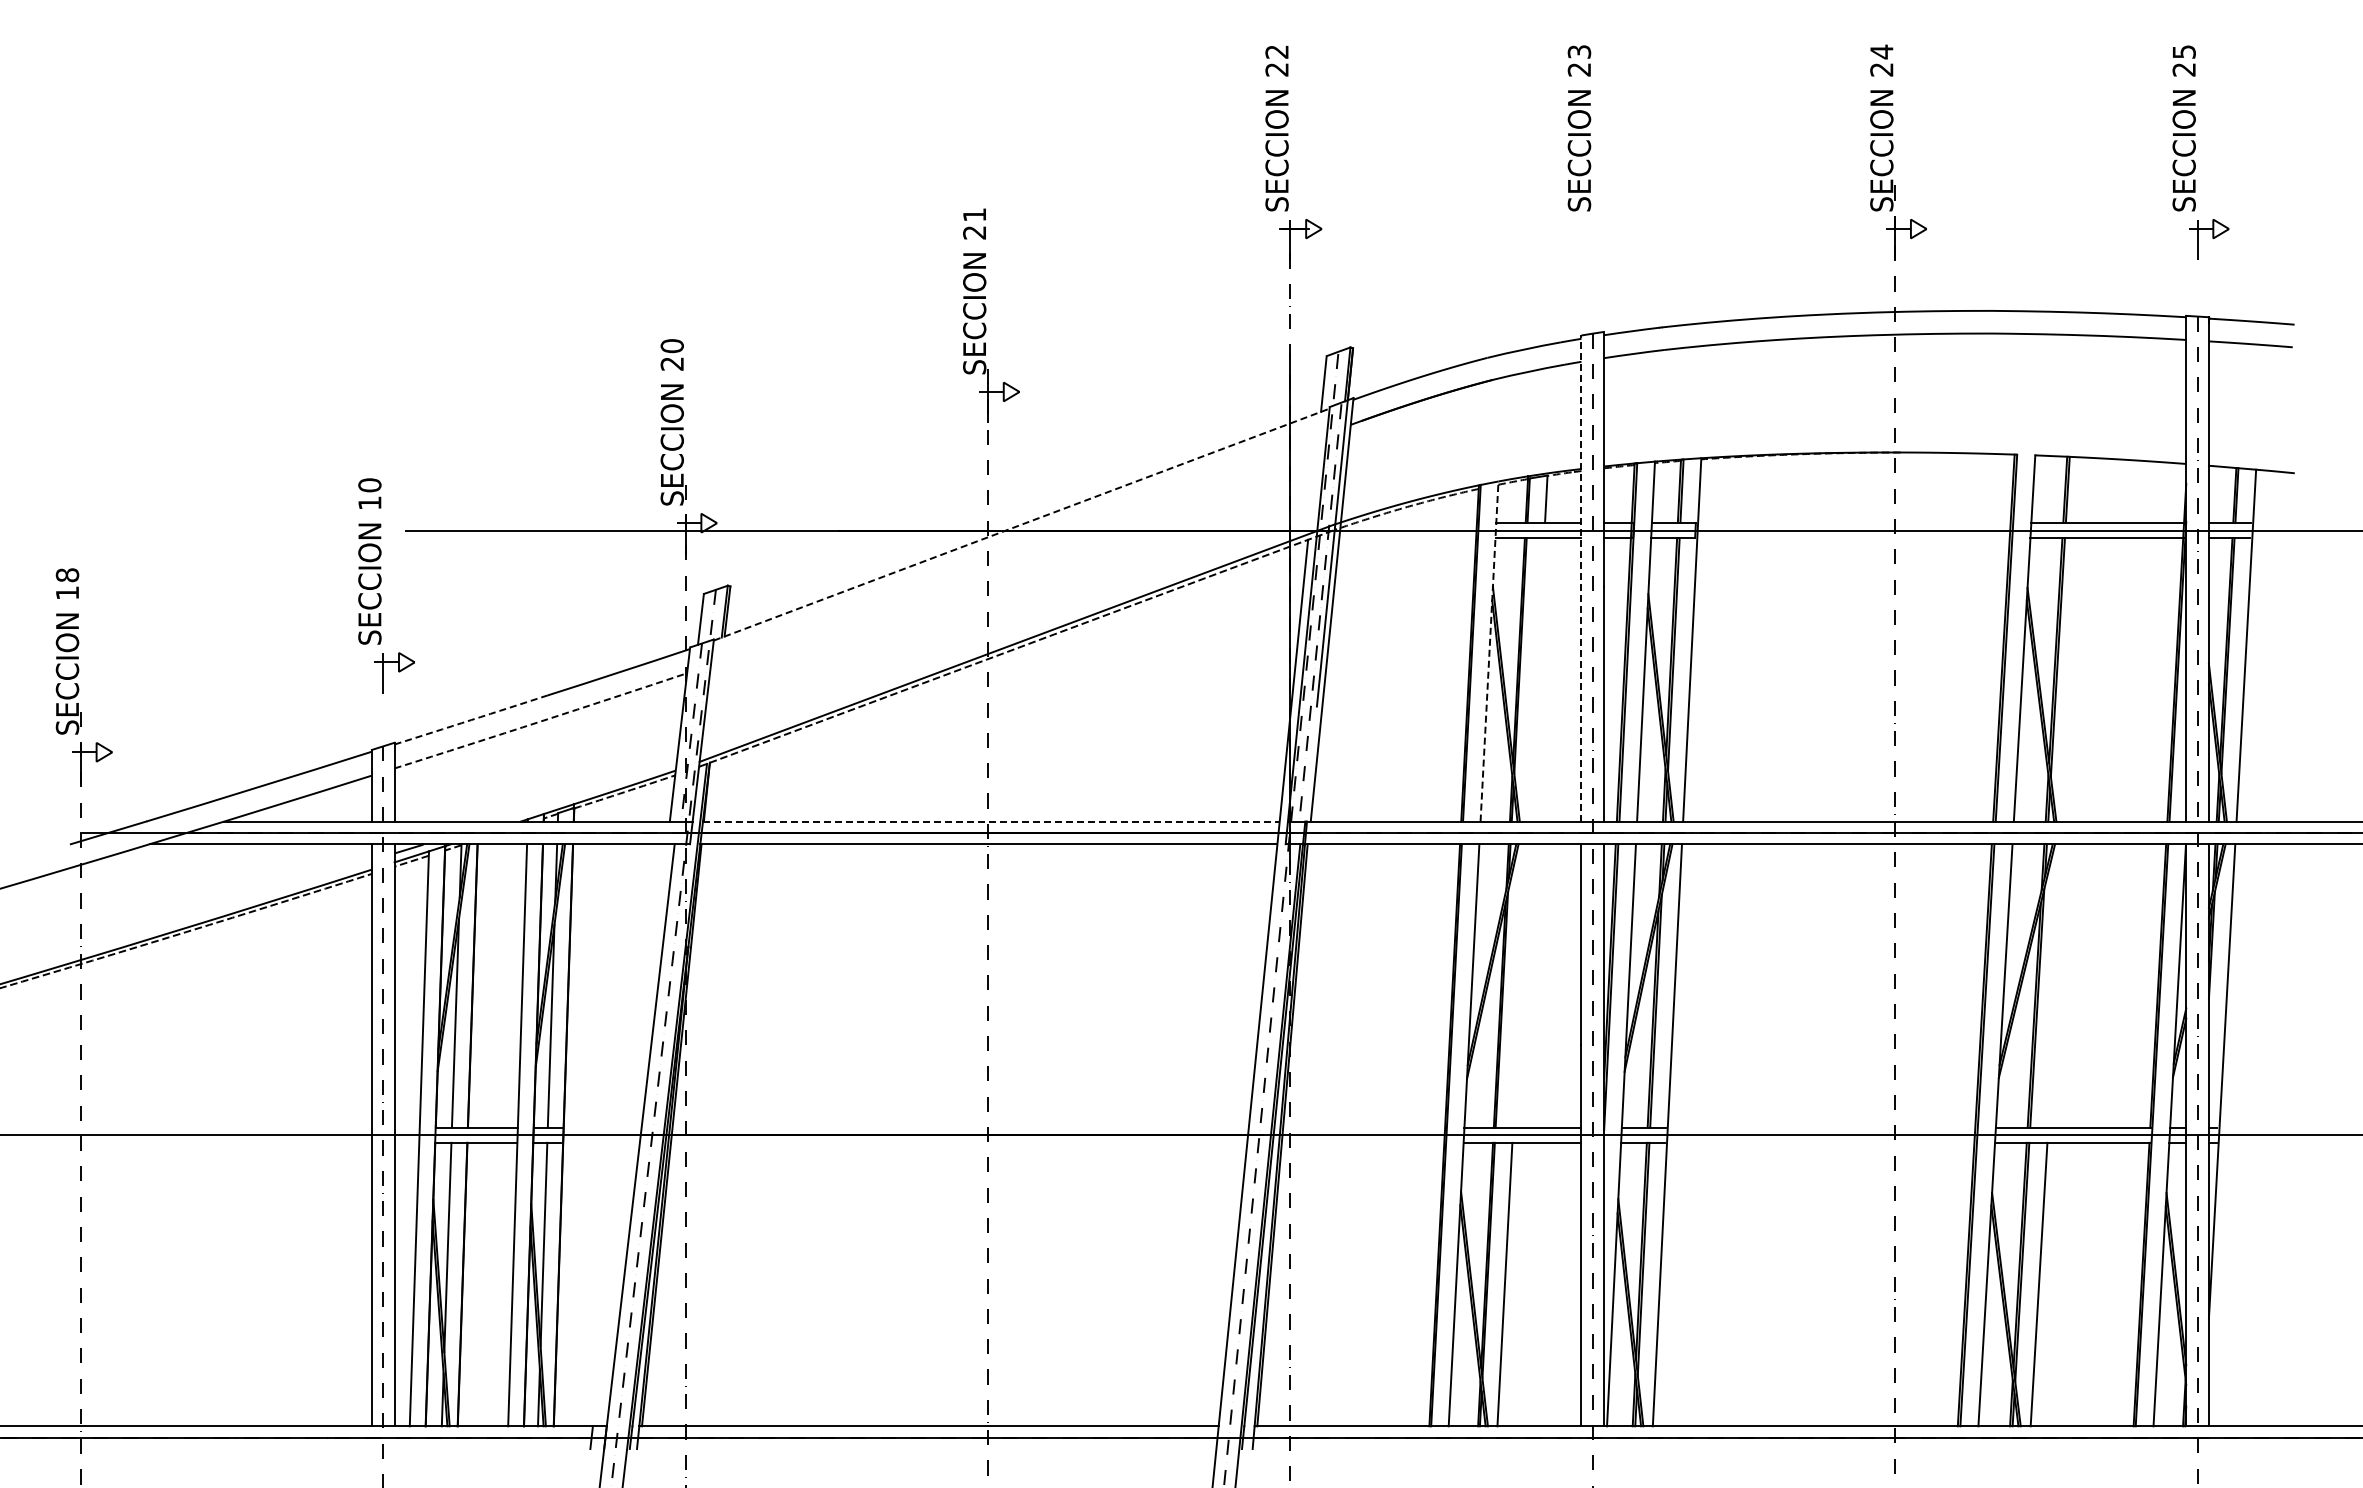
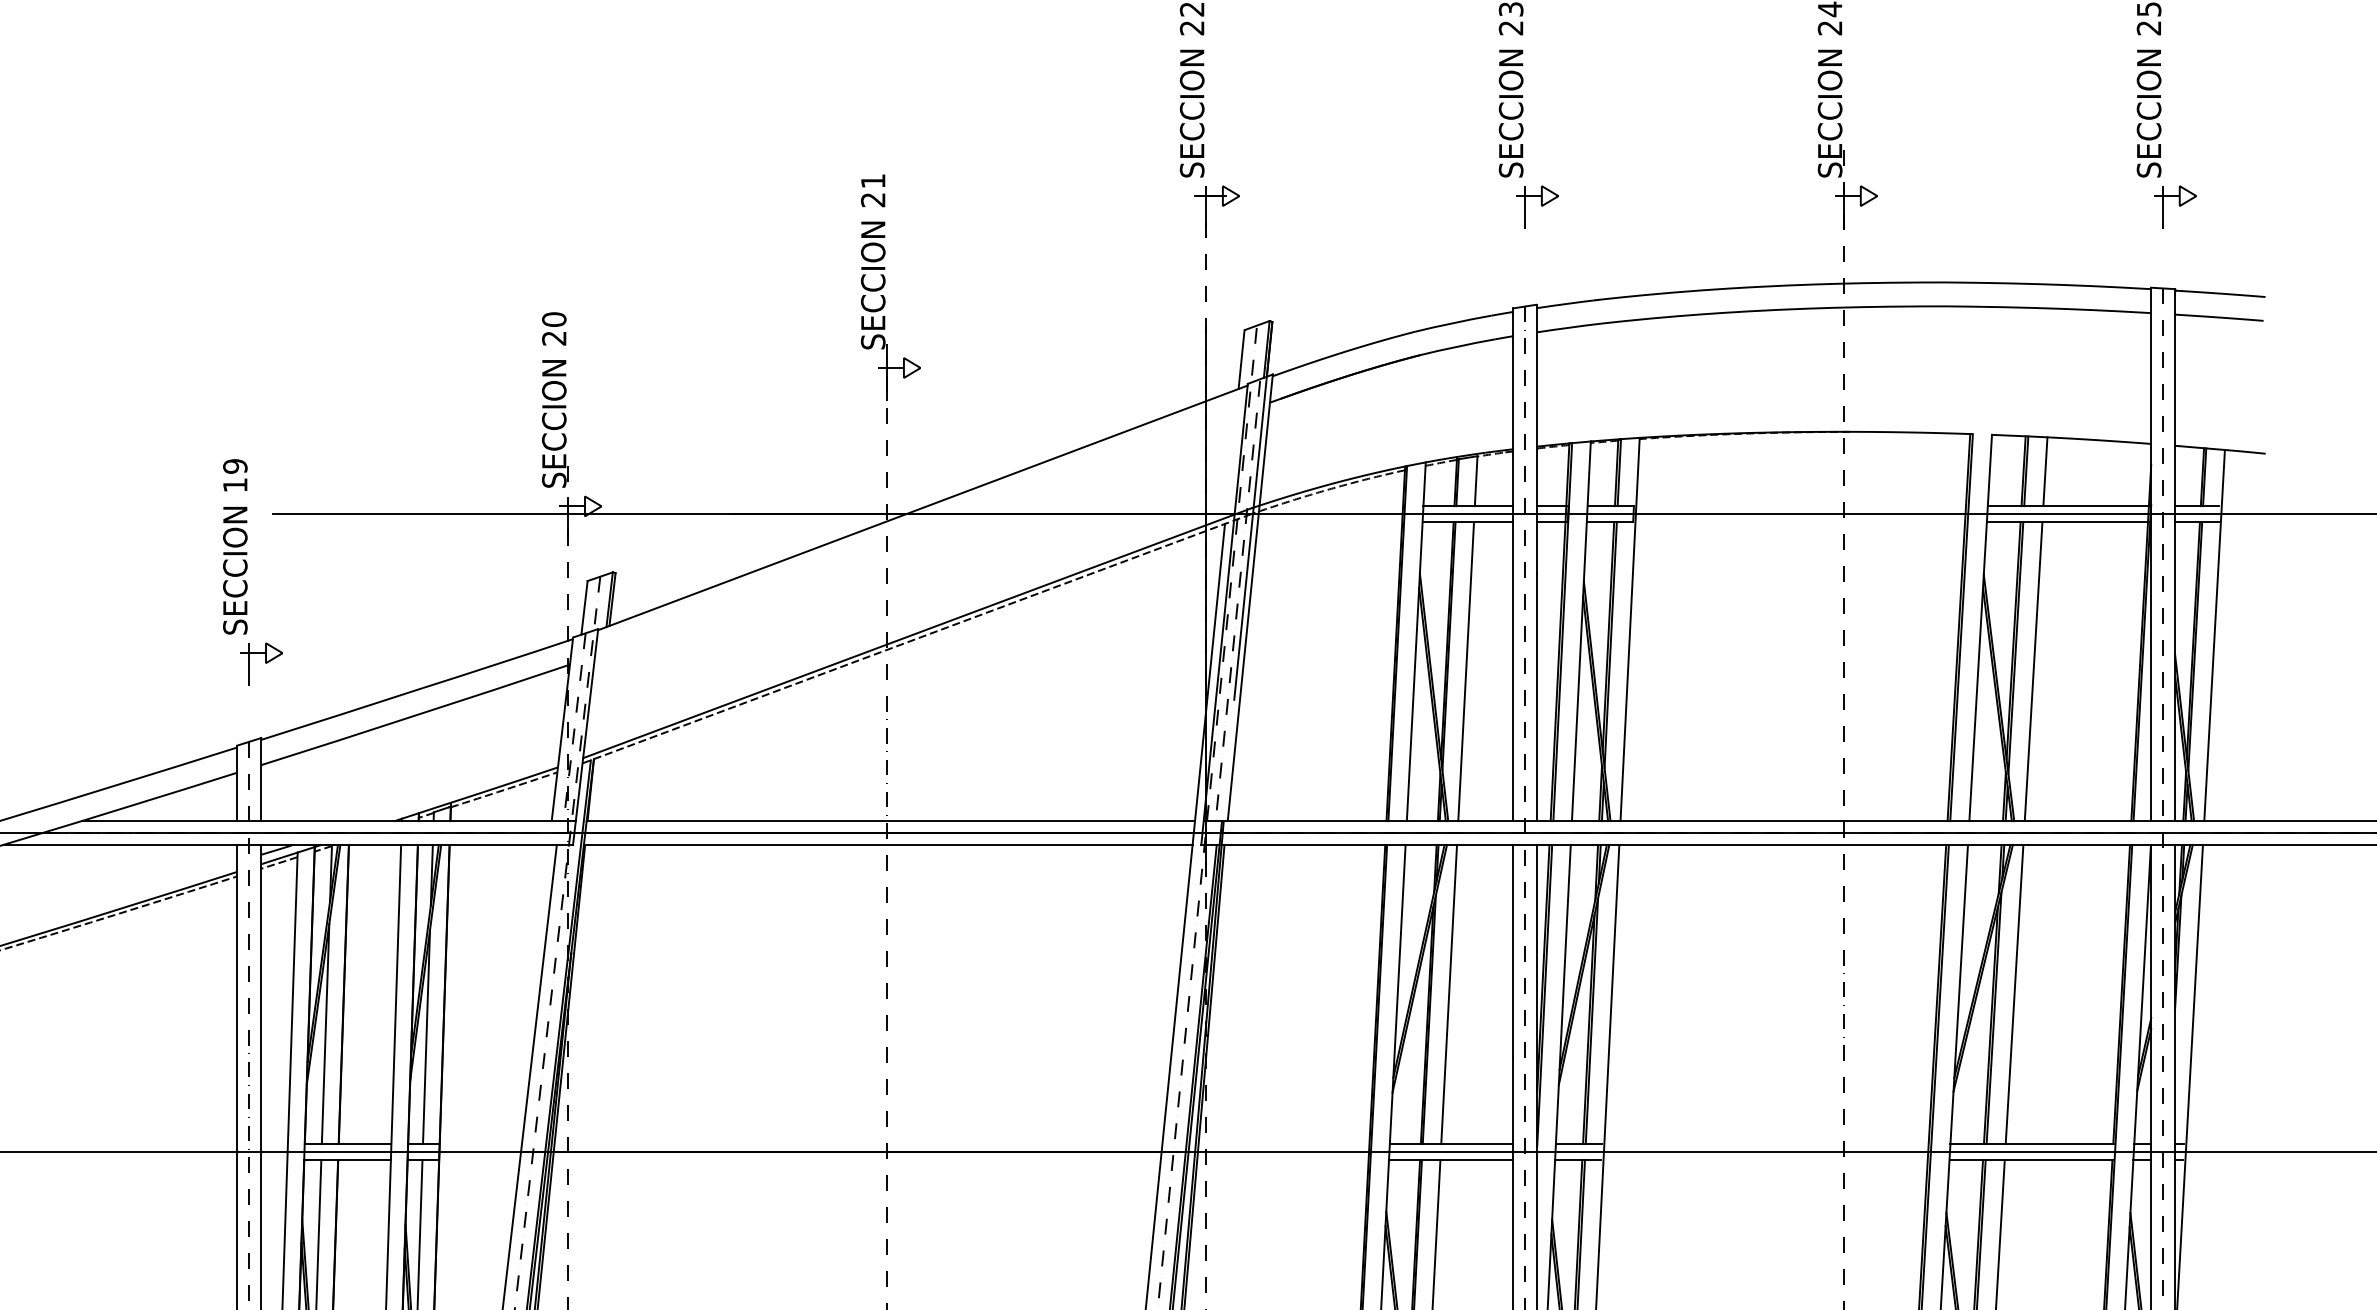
part: (1604, 239) -> (1537, 207), added
text: (369, 485) -> (234, 466), 10 -> 19
line: (2085, 489) -> (2044, 470), added
line: (1022, 524) -> (923, 507), dashed -> solid
line: (1581, 578) -> (1513, 564), dashed -> solid
line: (1489, 651) -> (1416, 641), dashed -> solid
line: (1536, 679) -> (1465, 671), added
line: (2074, 679) -> (2033, 671), added
arc: (471, 720) -> (342, 714), dashed -> solid
arc: (541, 721) -> (416, 715), dashed -> solid
line: (991, 821) -> (890, 821), dashed -> solid
line: (1520, 985) -> (1448, 994), added
line: (2056, 985) -> (2014, 994), added

